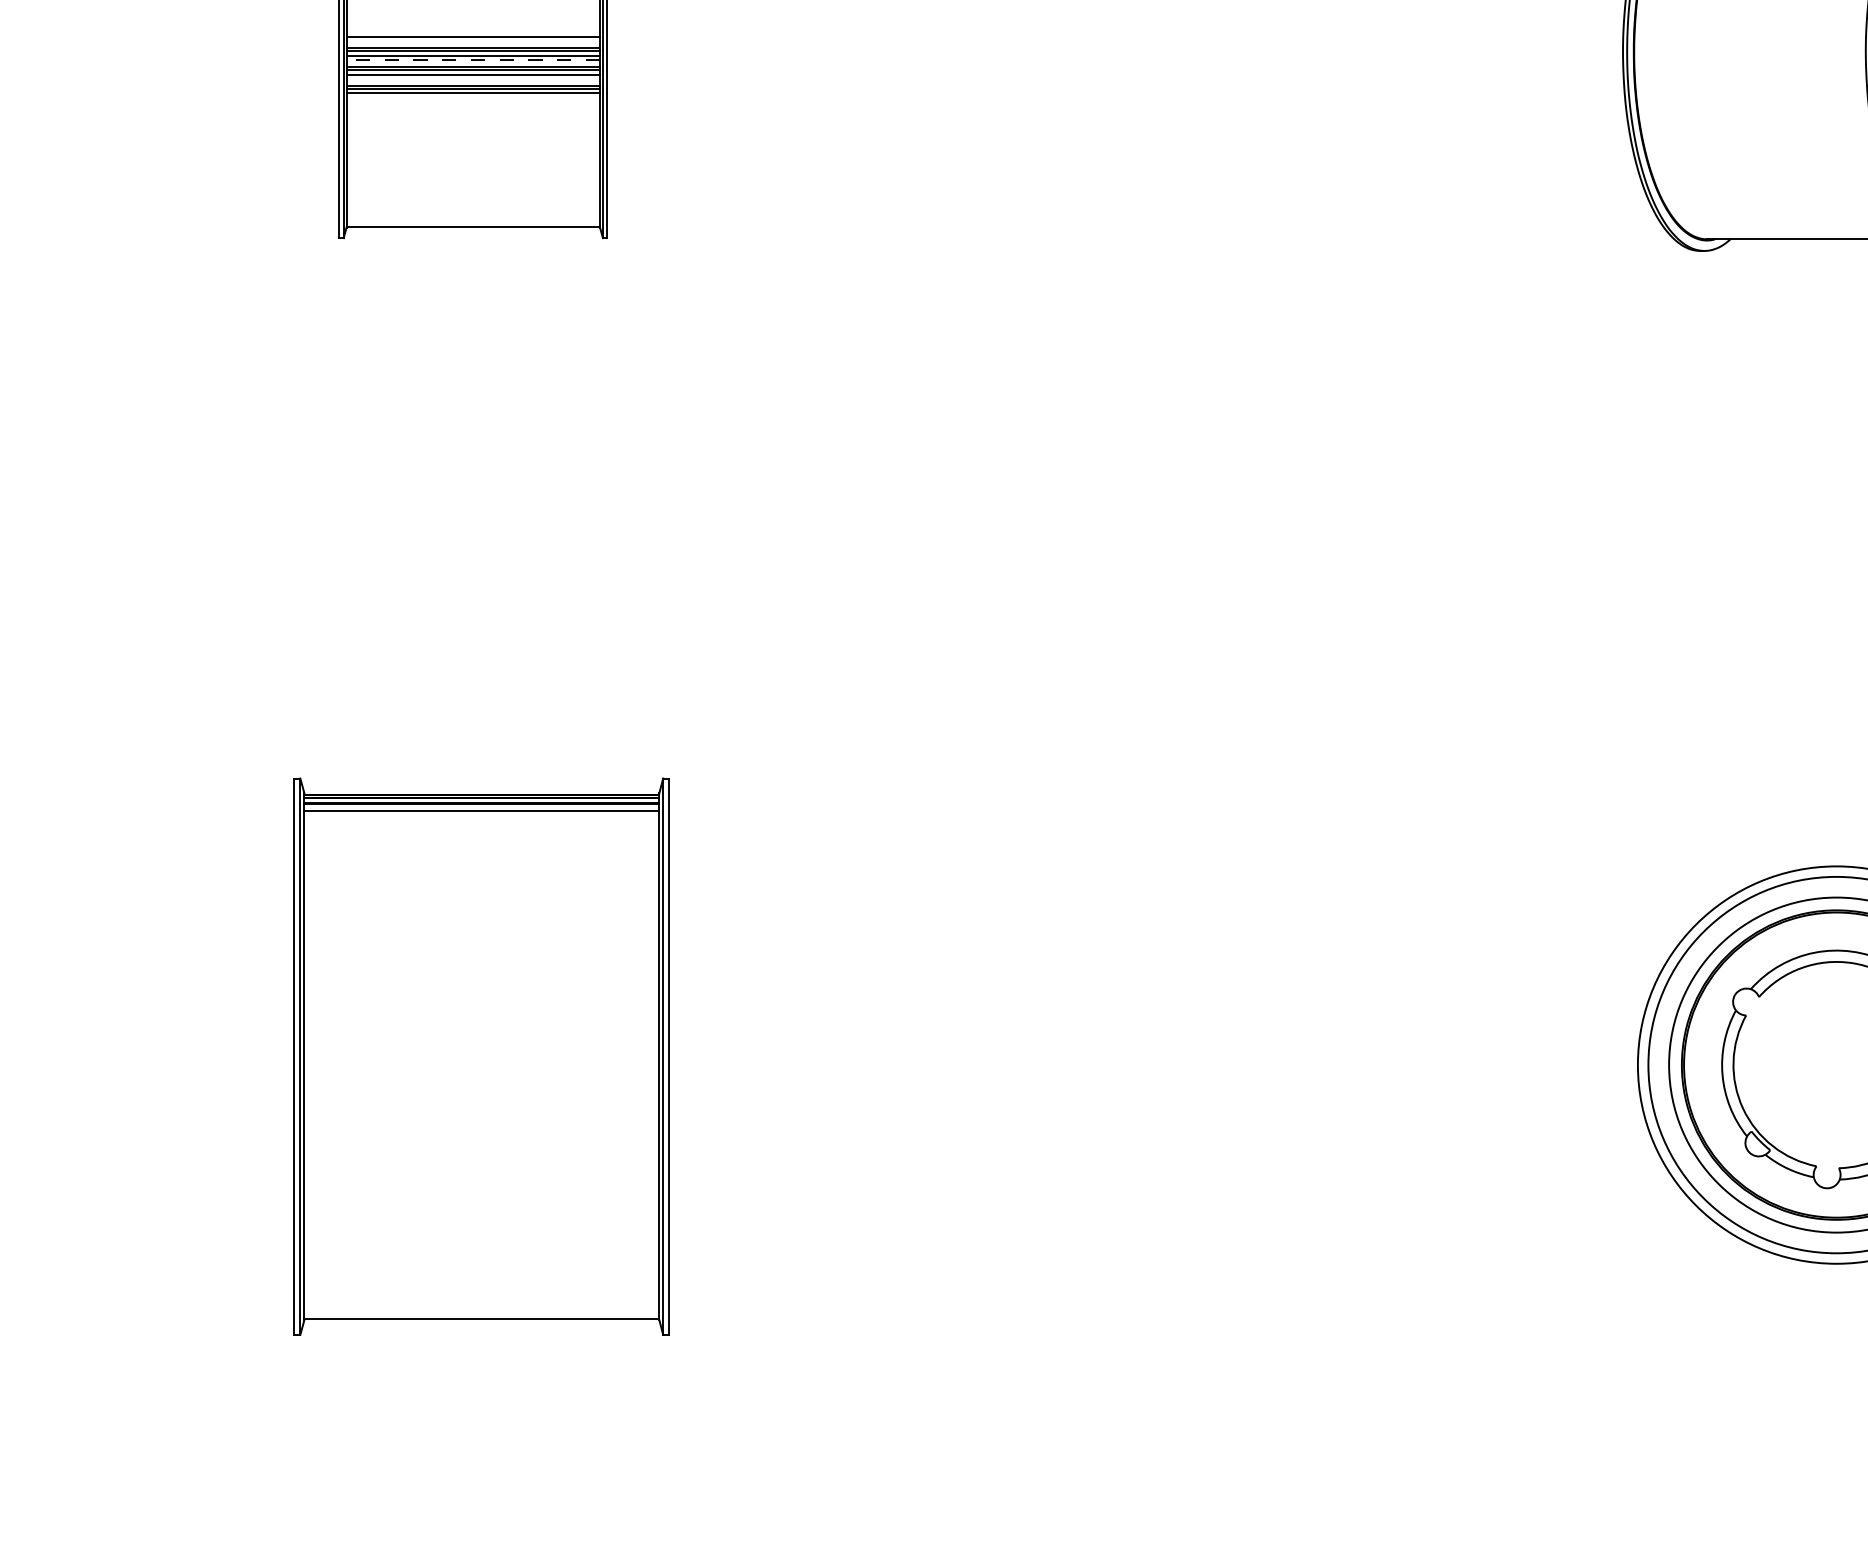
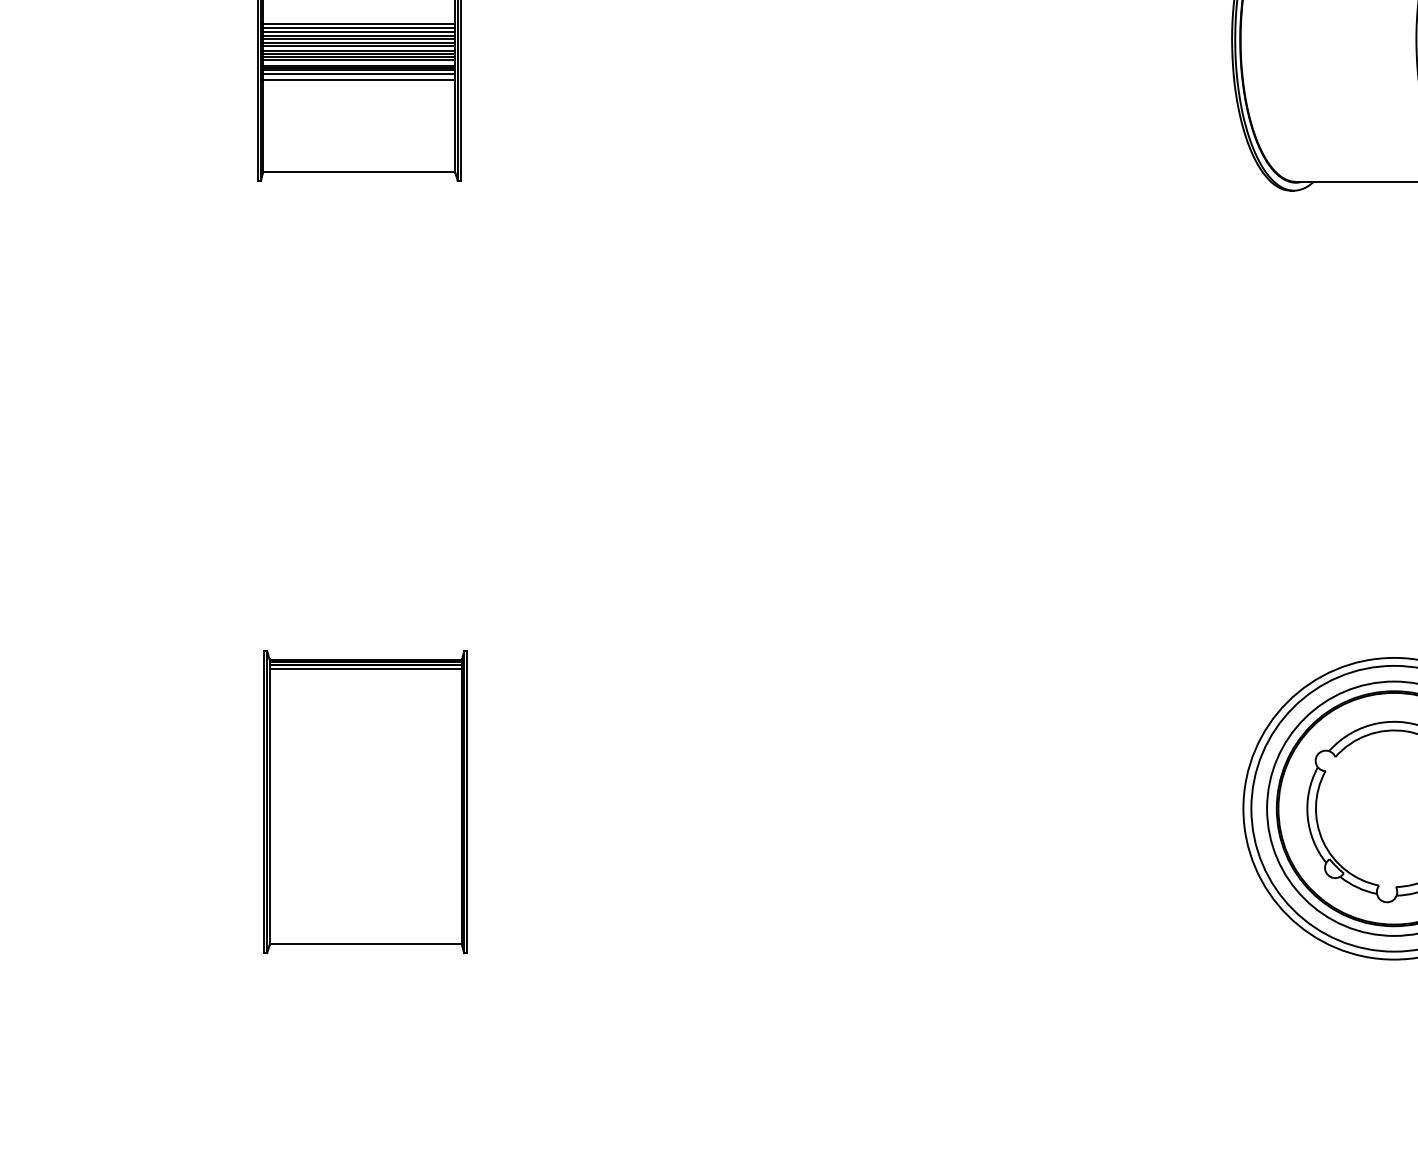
line: (473, 31) -> (359, 24), added
line: (473, 41) -> (359, 31), added
line: (473, 60) -> (359, 46), dashed -> solid
line: (473, 78) -> (359, 59), added
line: (473, 96) -> (359, 73), added
line: (473, 104) -> (359, 79), added
part: (481, 1056) -> (365, 802), size x0.71

